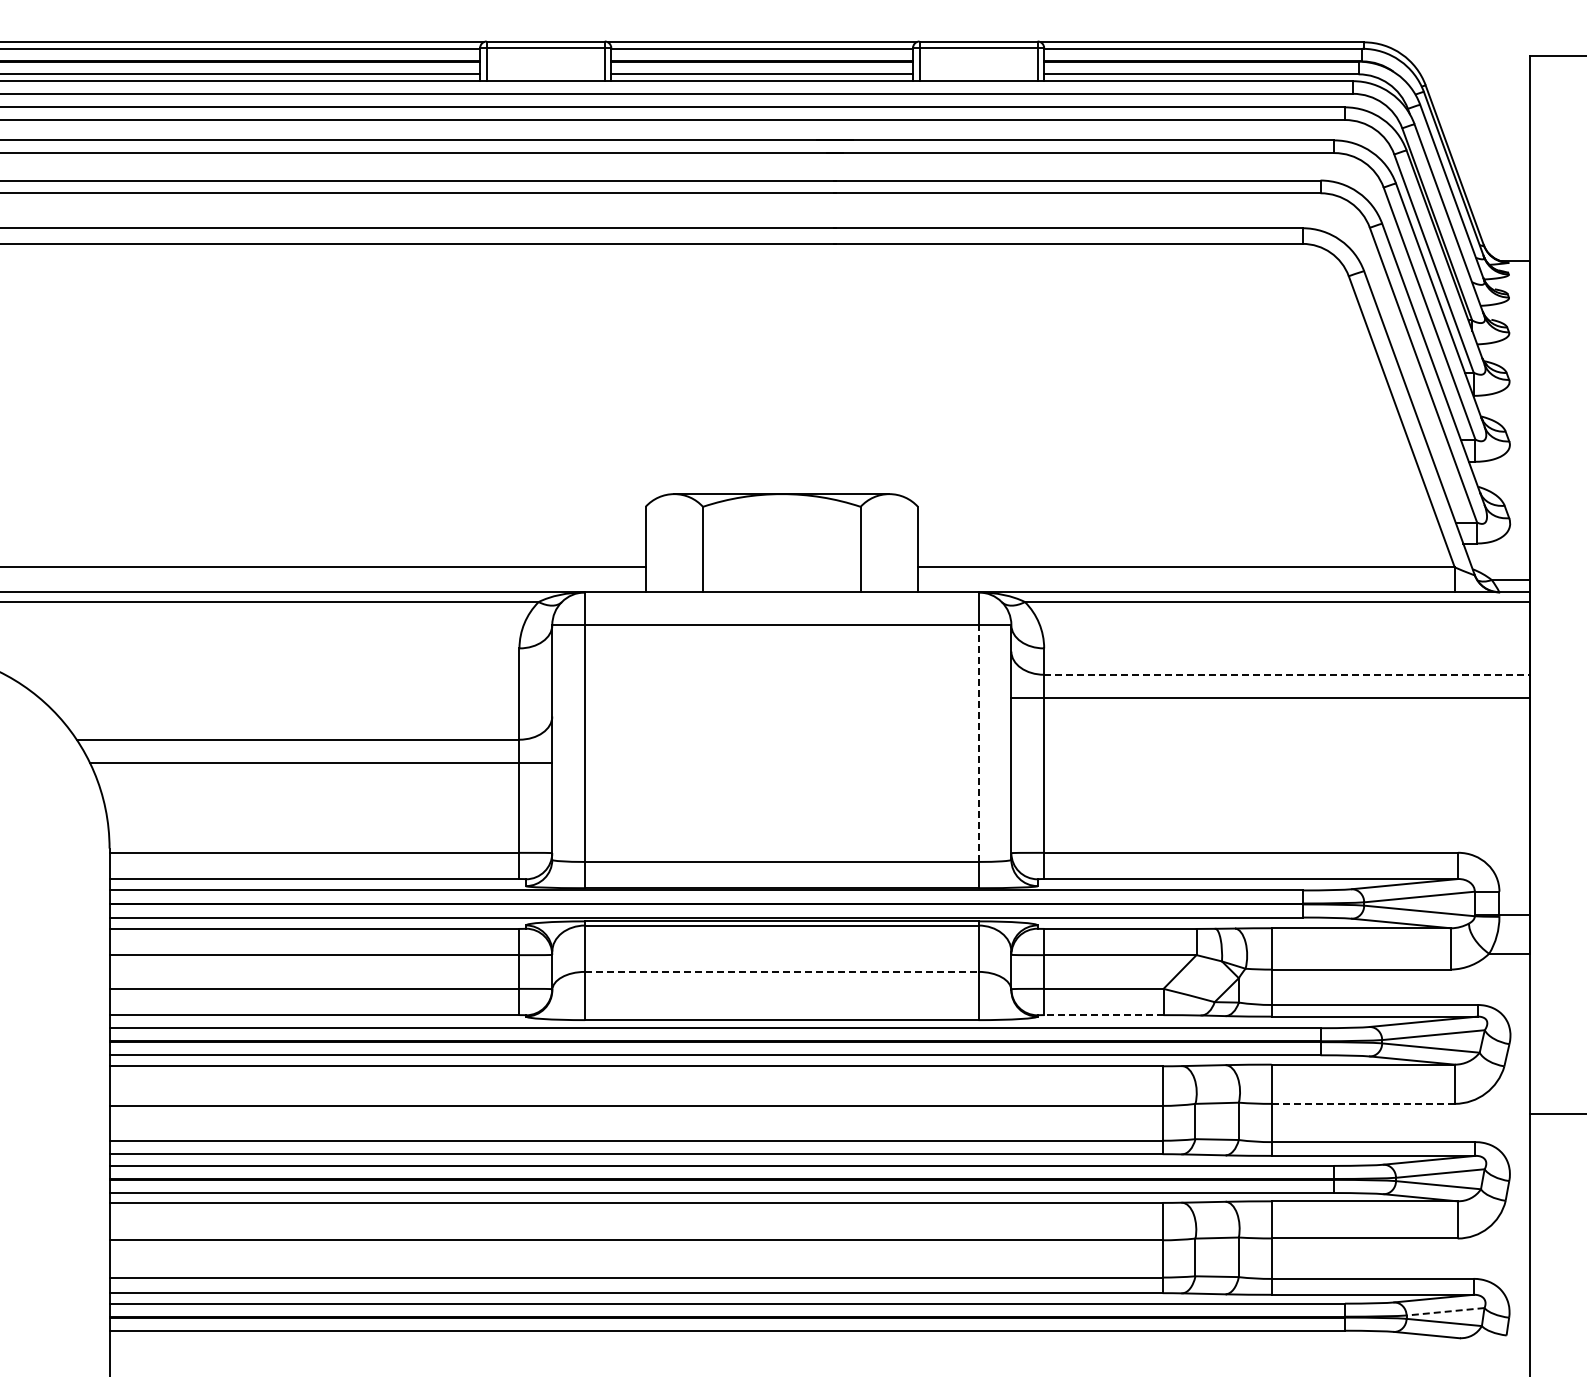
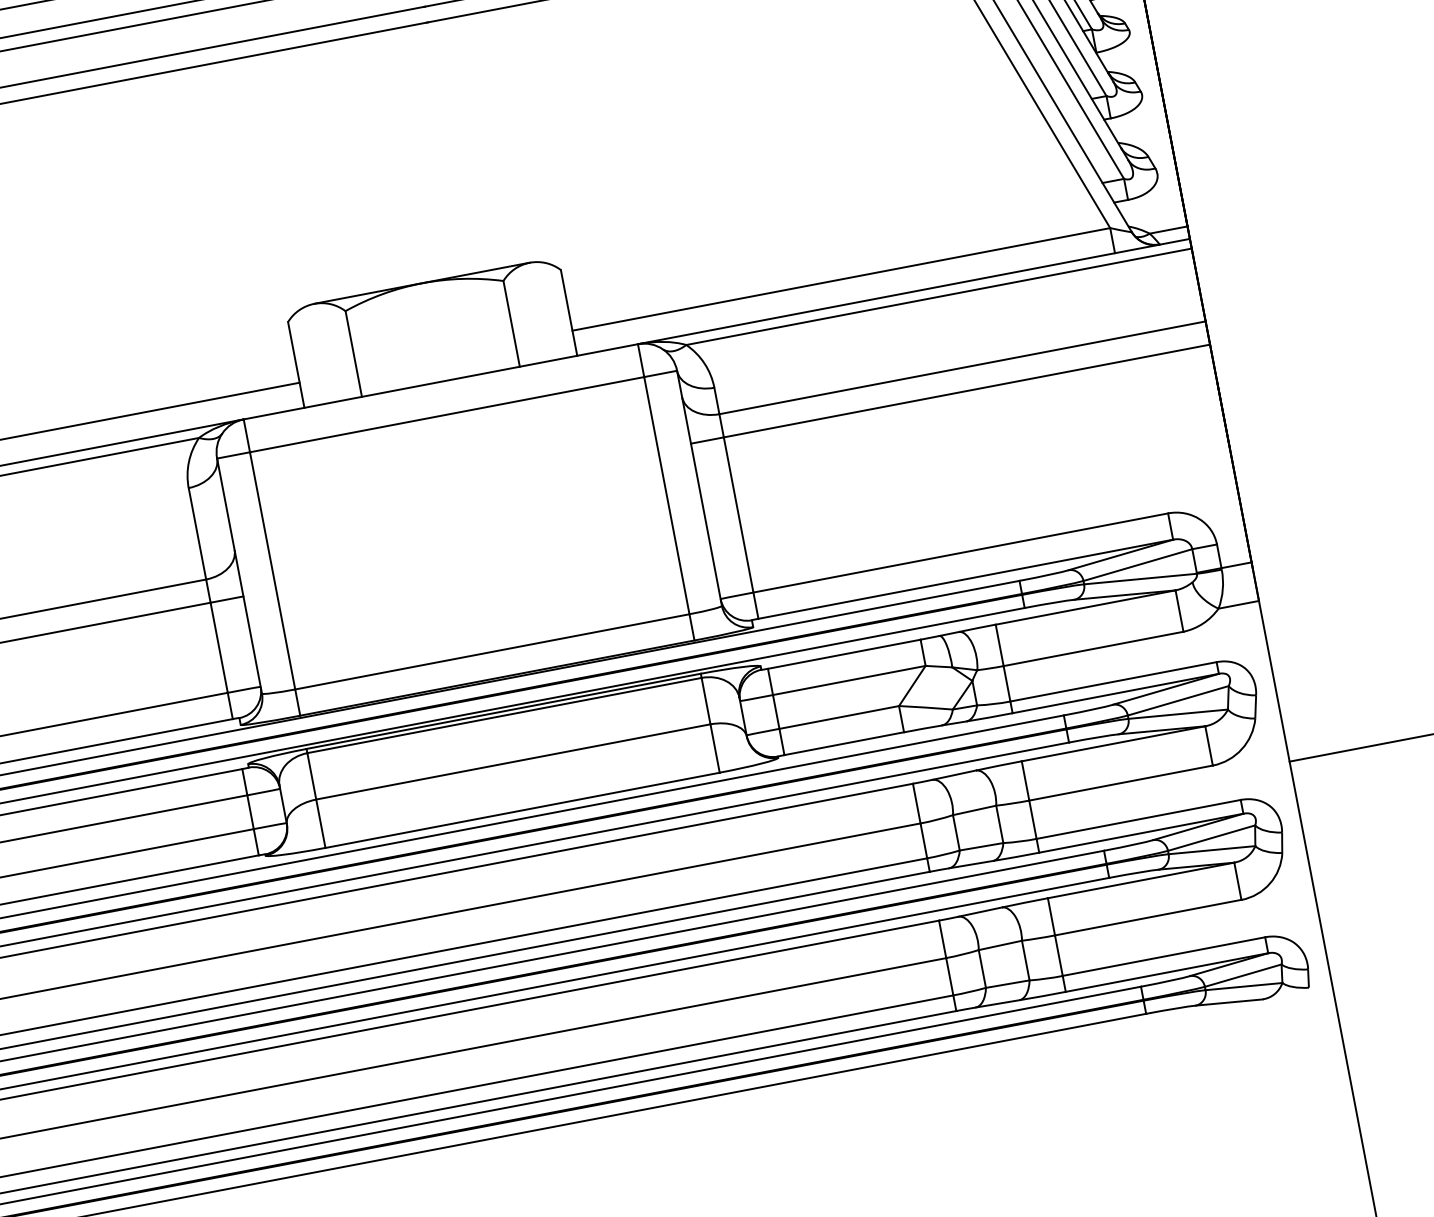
line: (1286, 674) -> (962, 367), dashed -> solid
line: (978, 743) -> (666, 495), dashed -> solid
line: (781, 971) -> (512, 761), dashed -> solid
line: (1103, 1015) -> (843, 744), dashed -> solid
line: (1363, 1103) -> (1121, 782), dashed -> solid
line: (1445, 1311) -> (1243, 975), dashed -> solid

